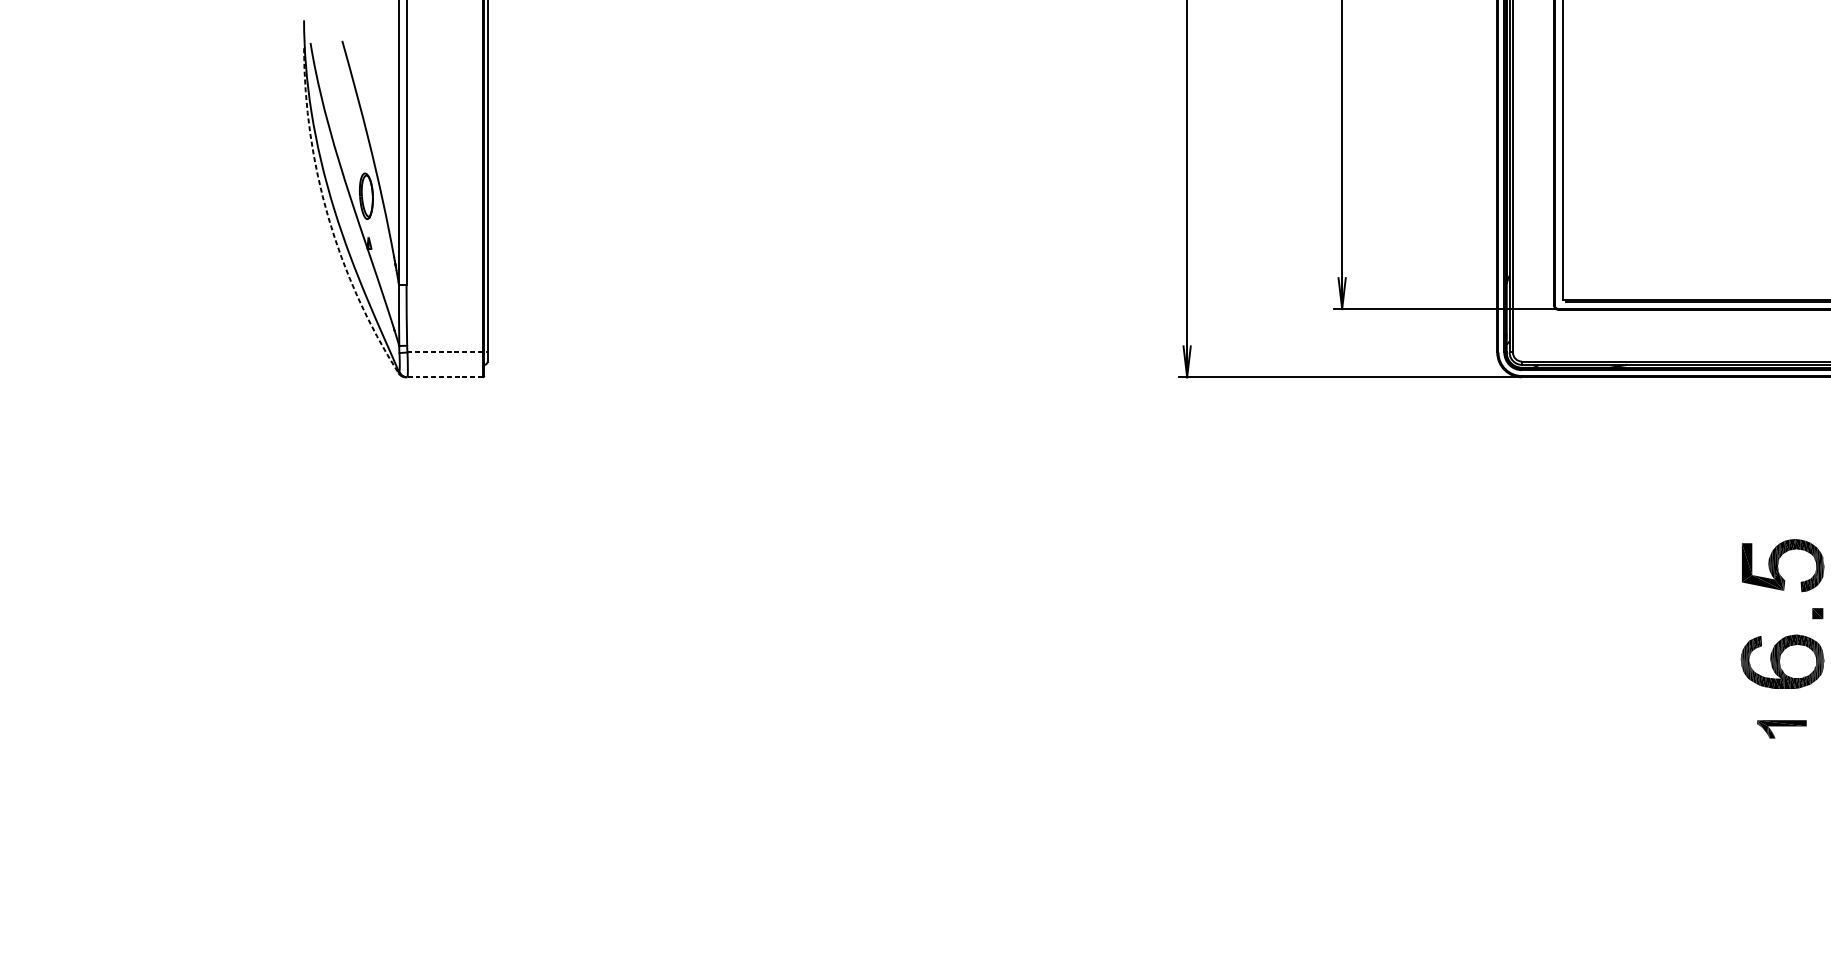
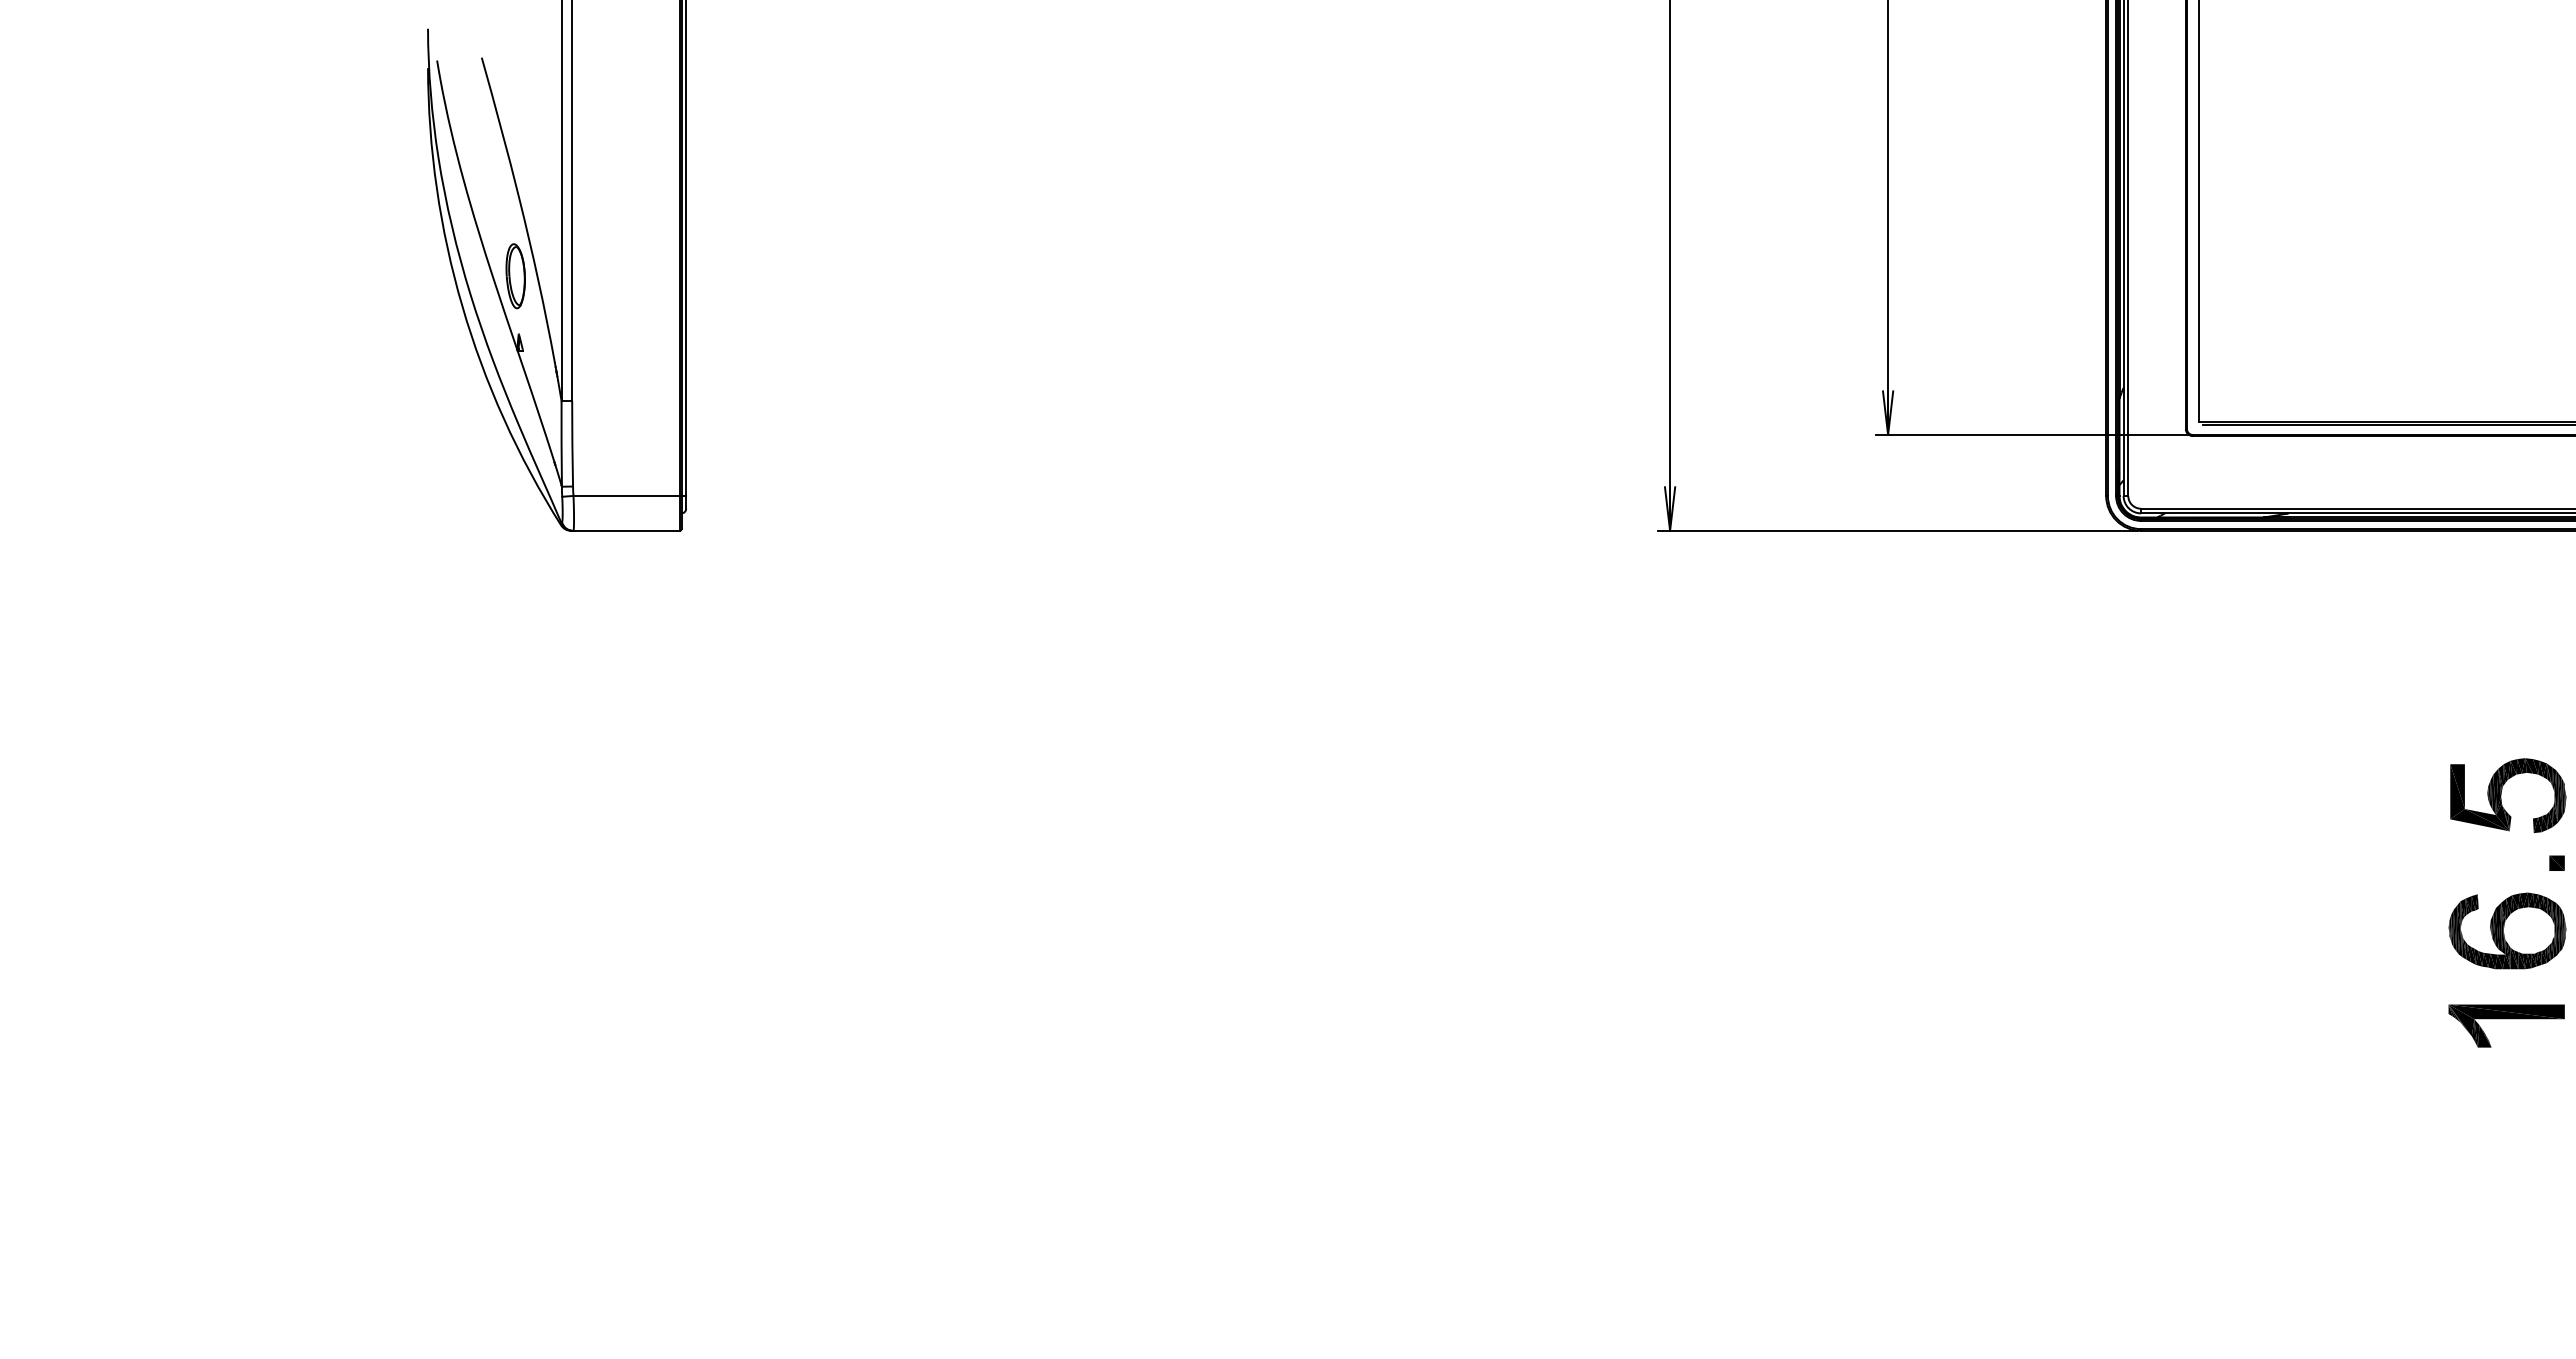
arc: (328, 217) -> (462, 306), dashed -> solid
line: (448, 352) -> (630, 495), dashed -> solid
line: (443, 377) -> (624, 530), dashed -> solid
part: (1781, 729) -> (2506, 1025), size x1.67

